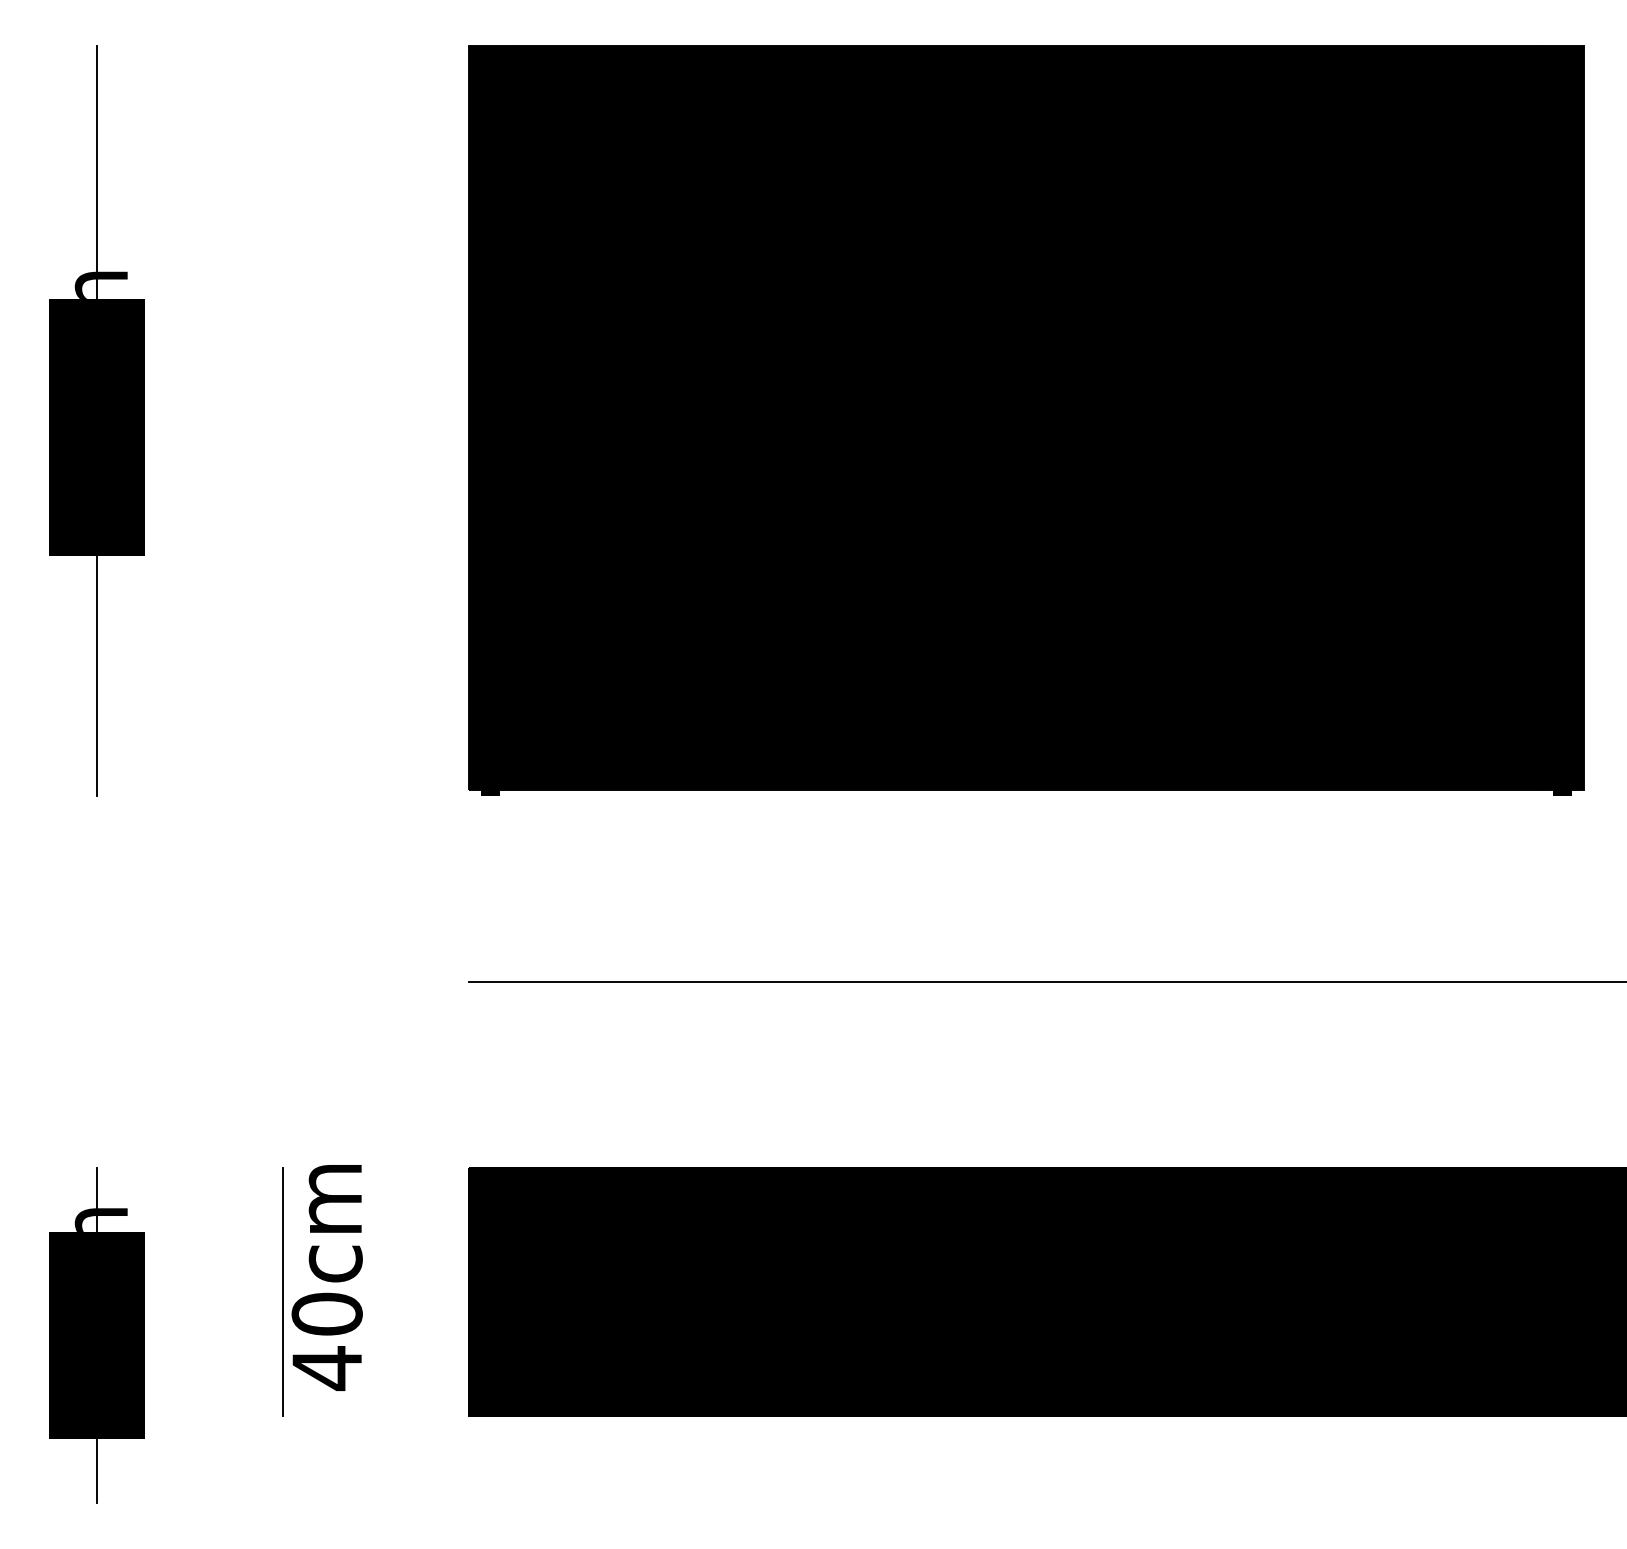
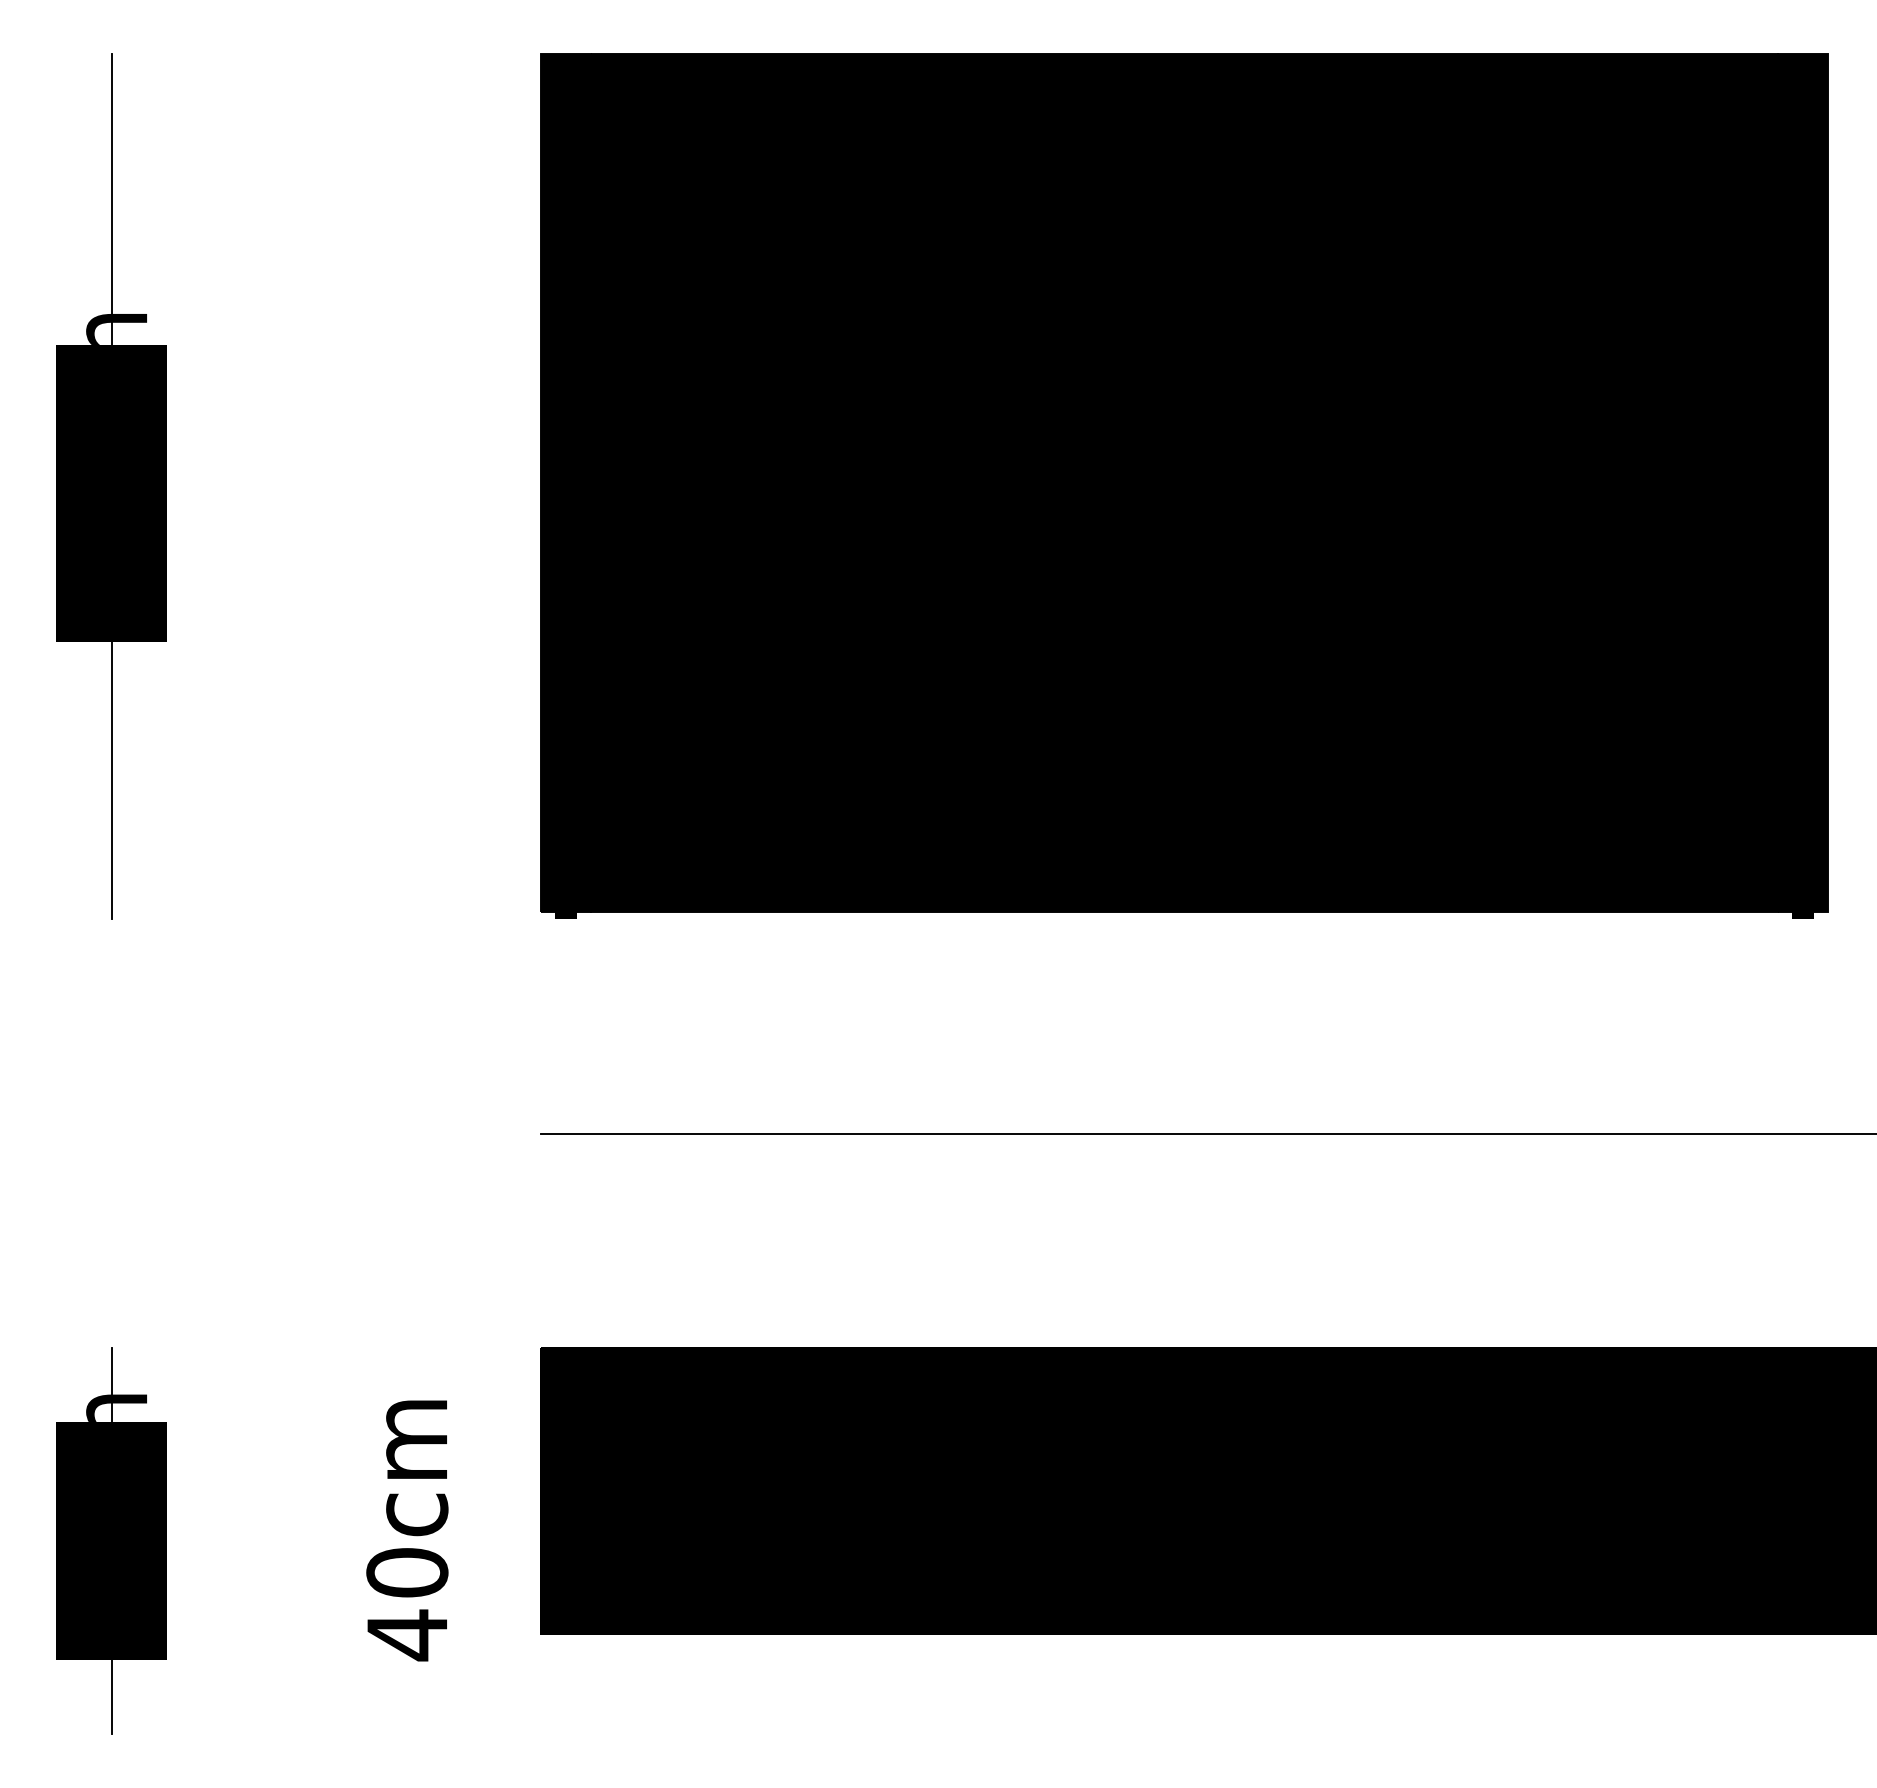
text: (327, 1277) -> (407, 1530), moved
line: (283, 1292) -> (326, 1491), removed

